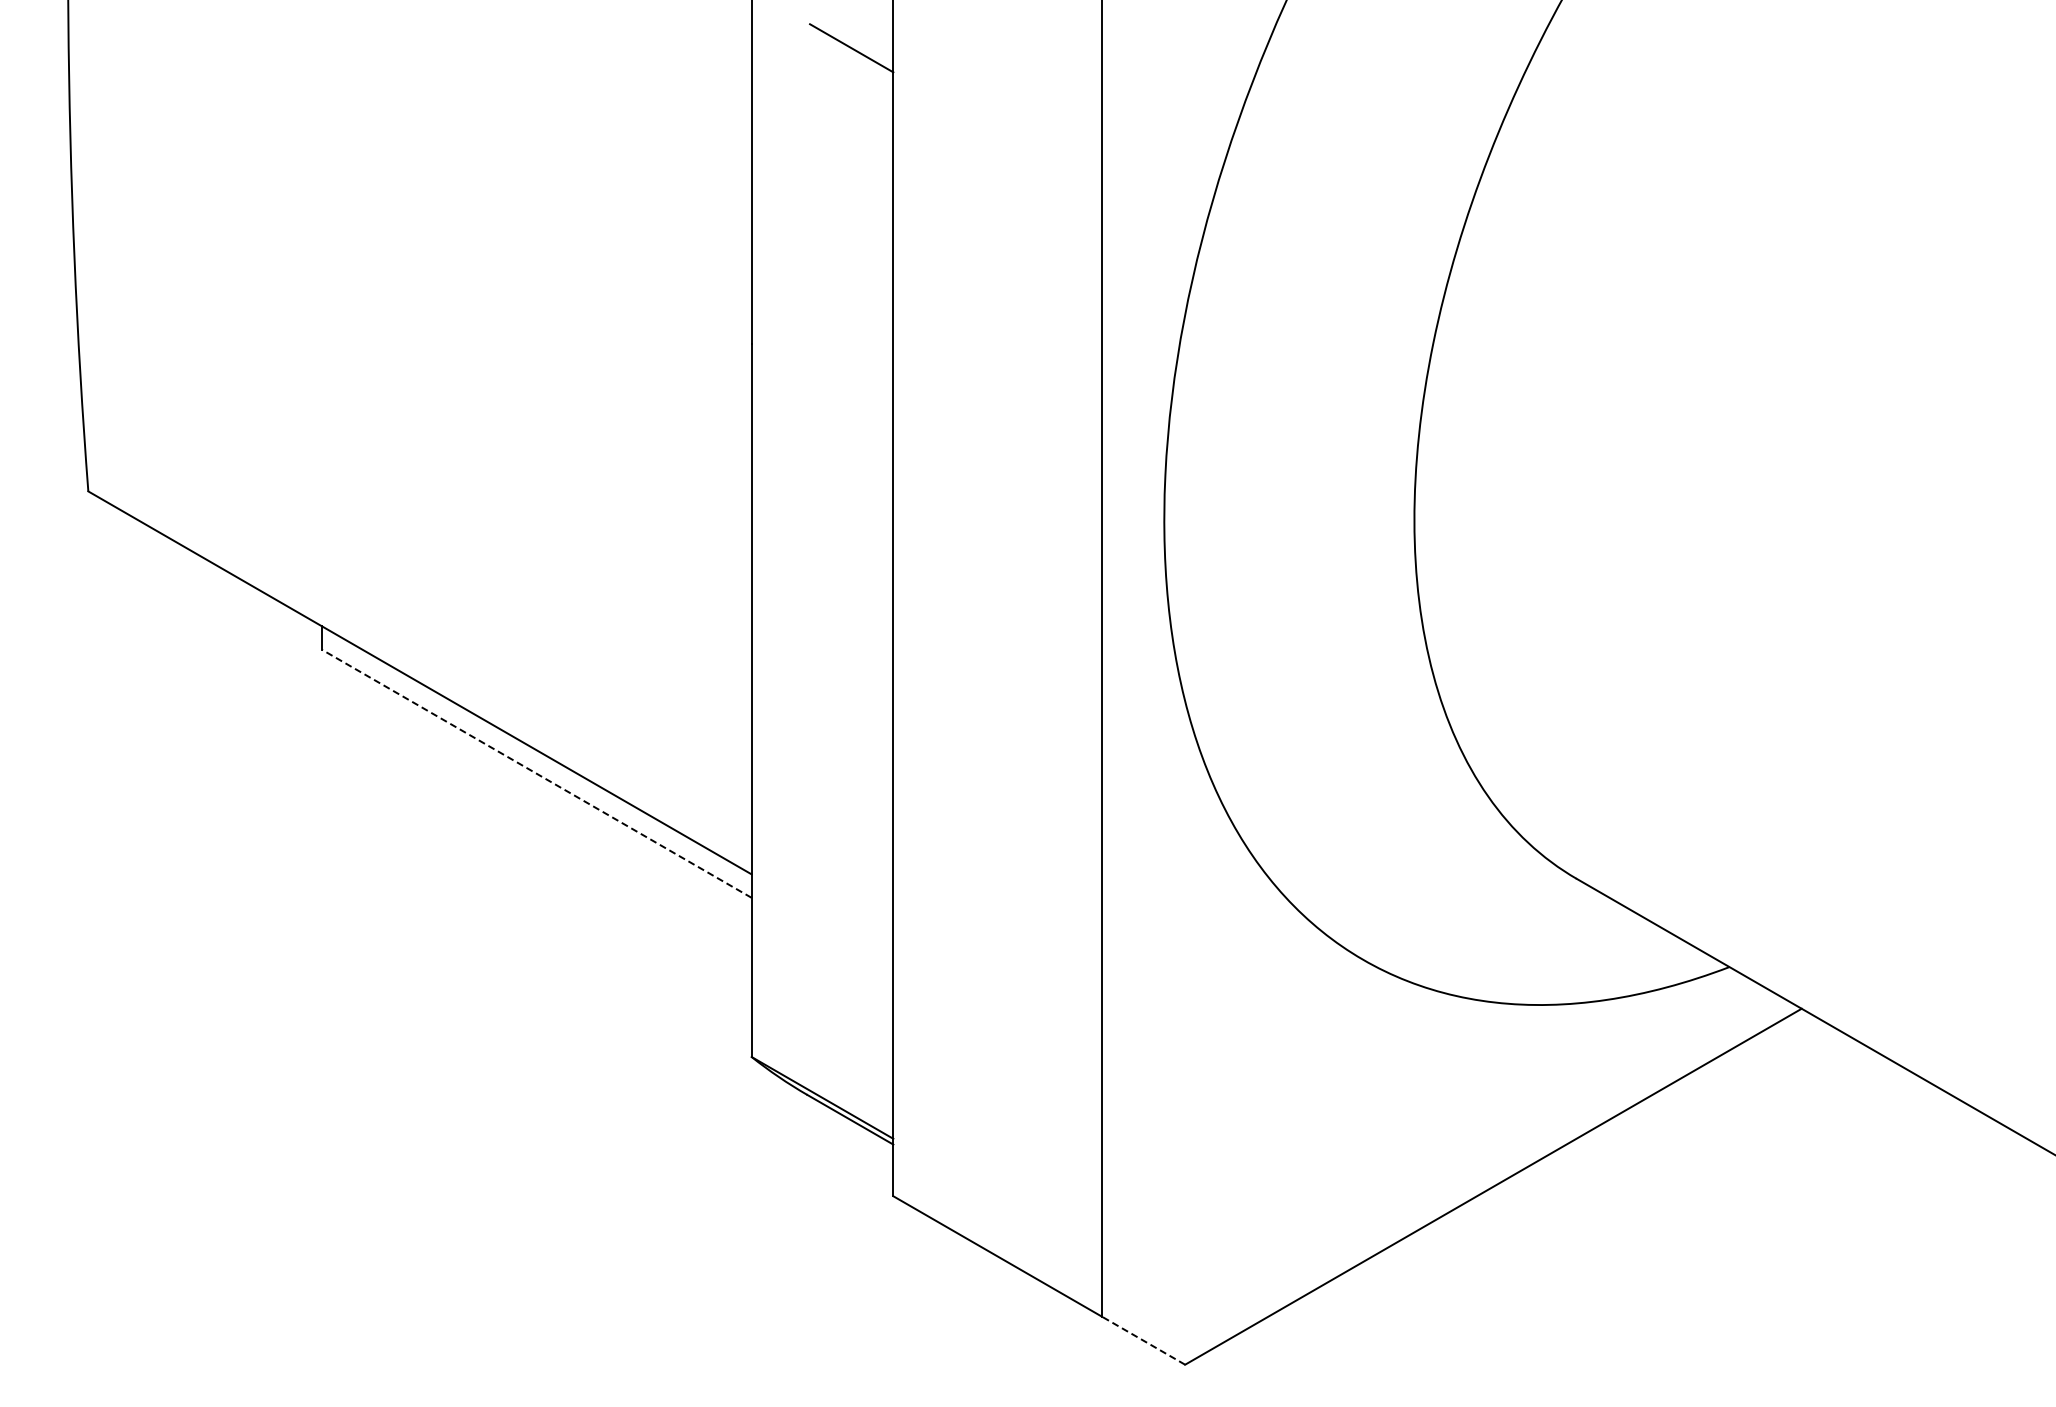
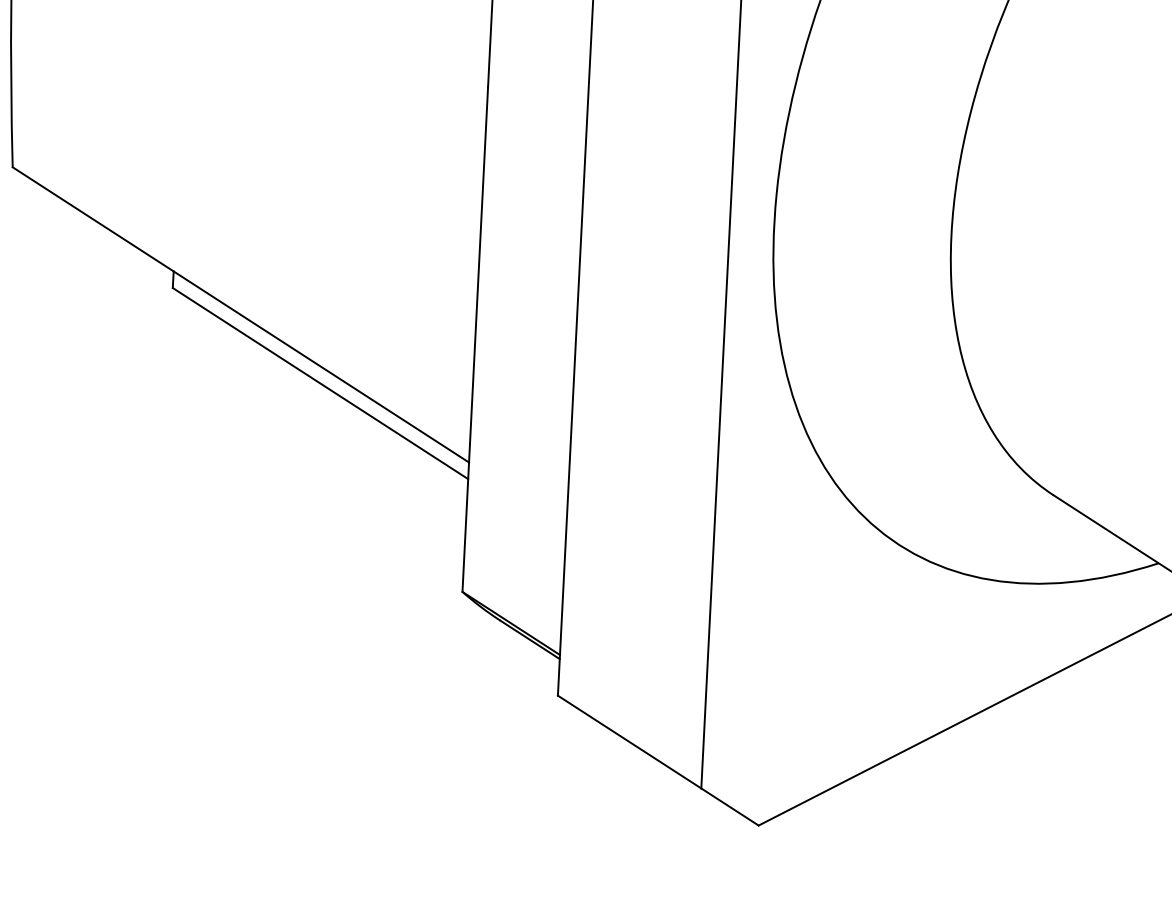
line: (536, 773) -> (320, 383), dashed -> solid
line: (1143, 1340) -> (730, 806), dashed -> solid

